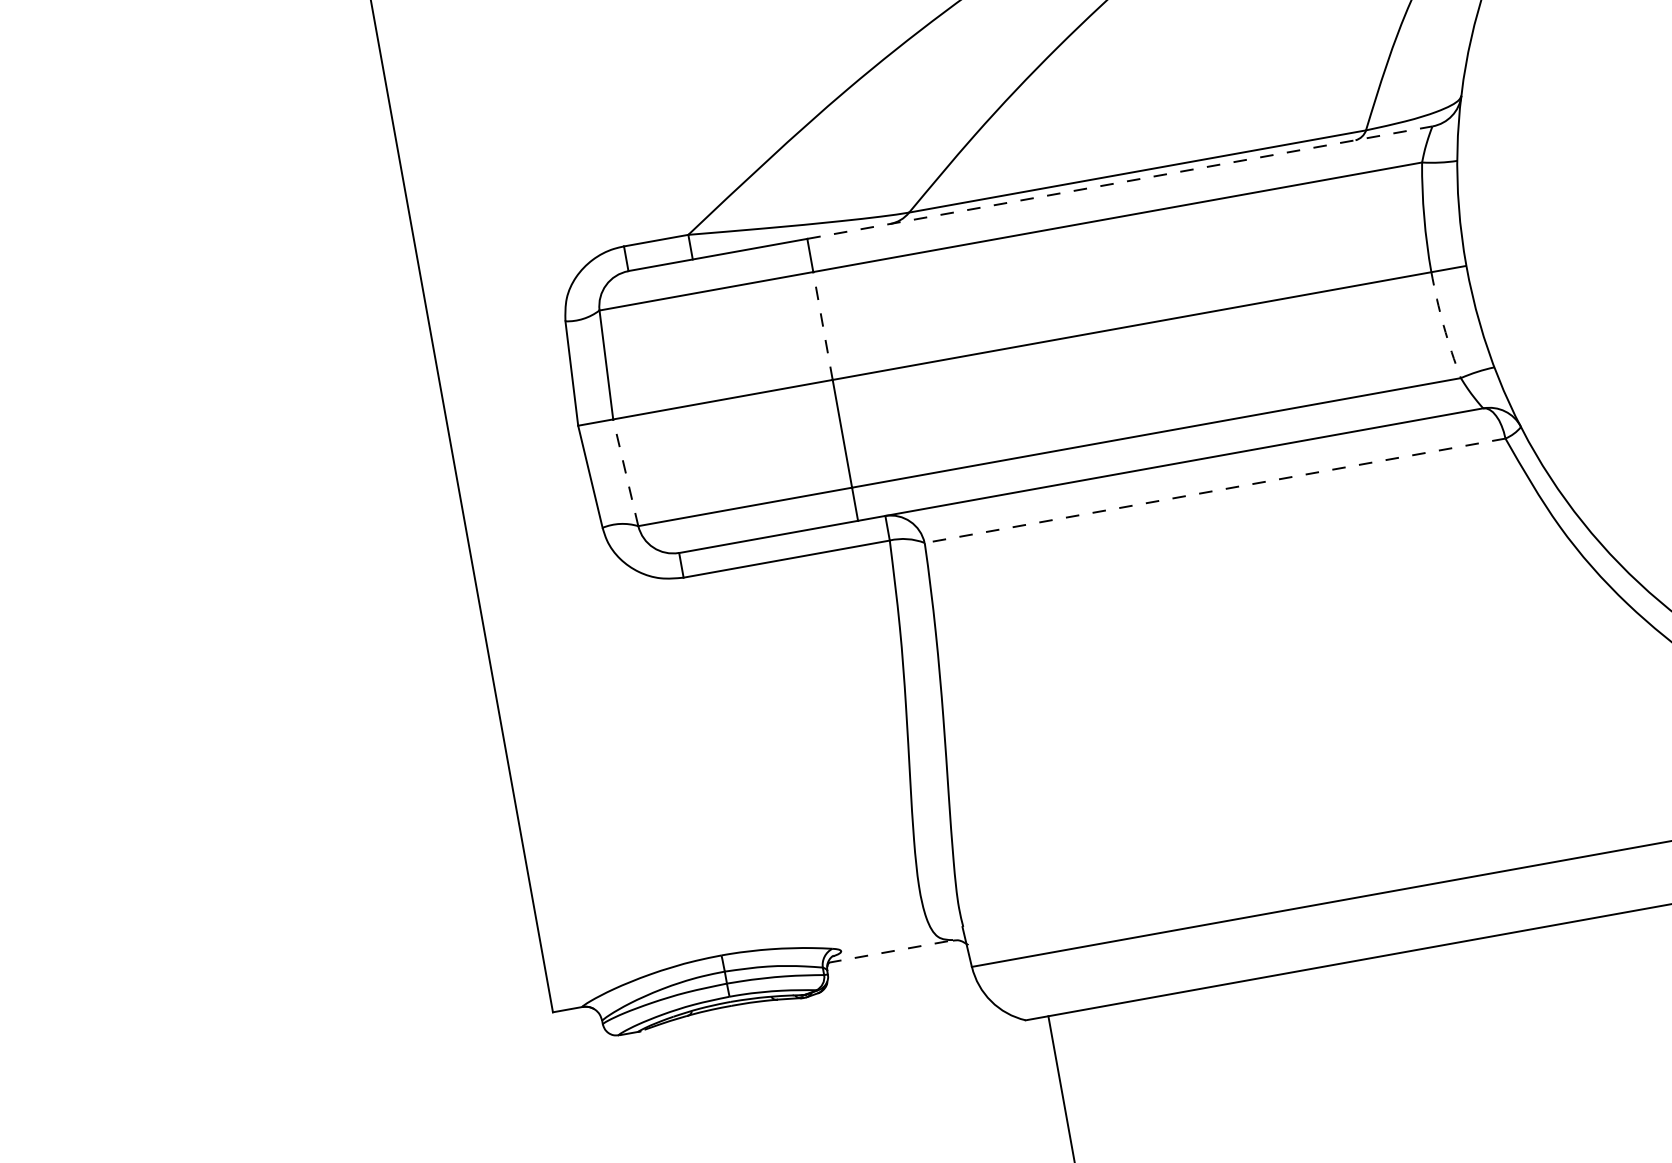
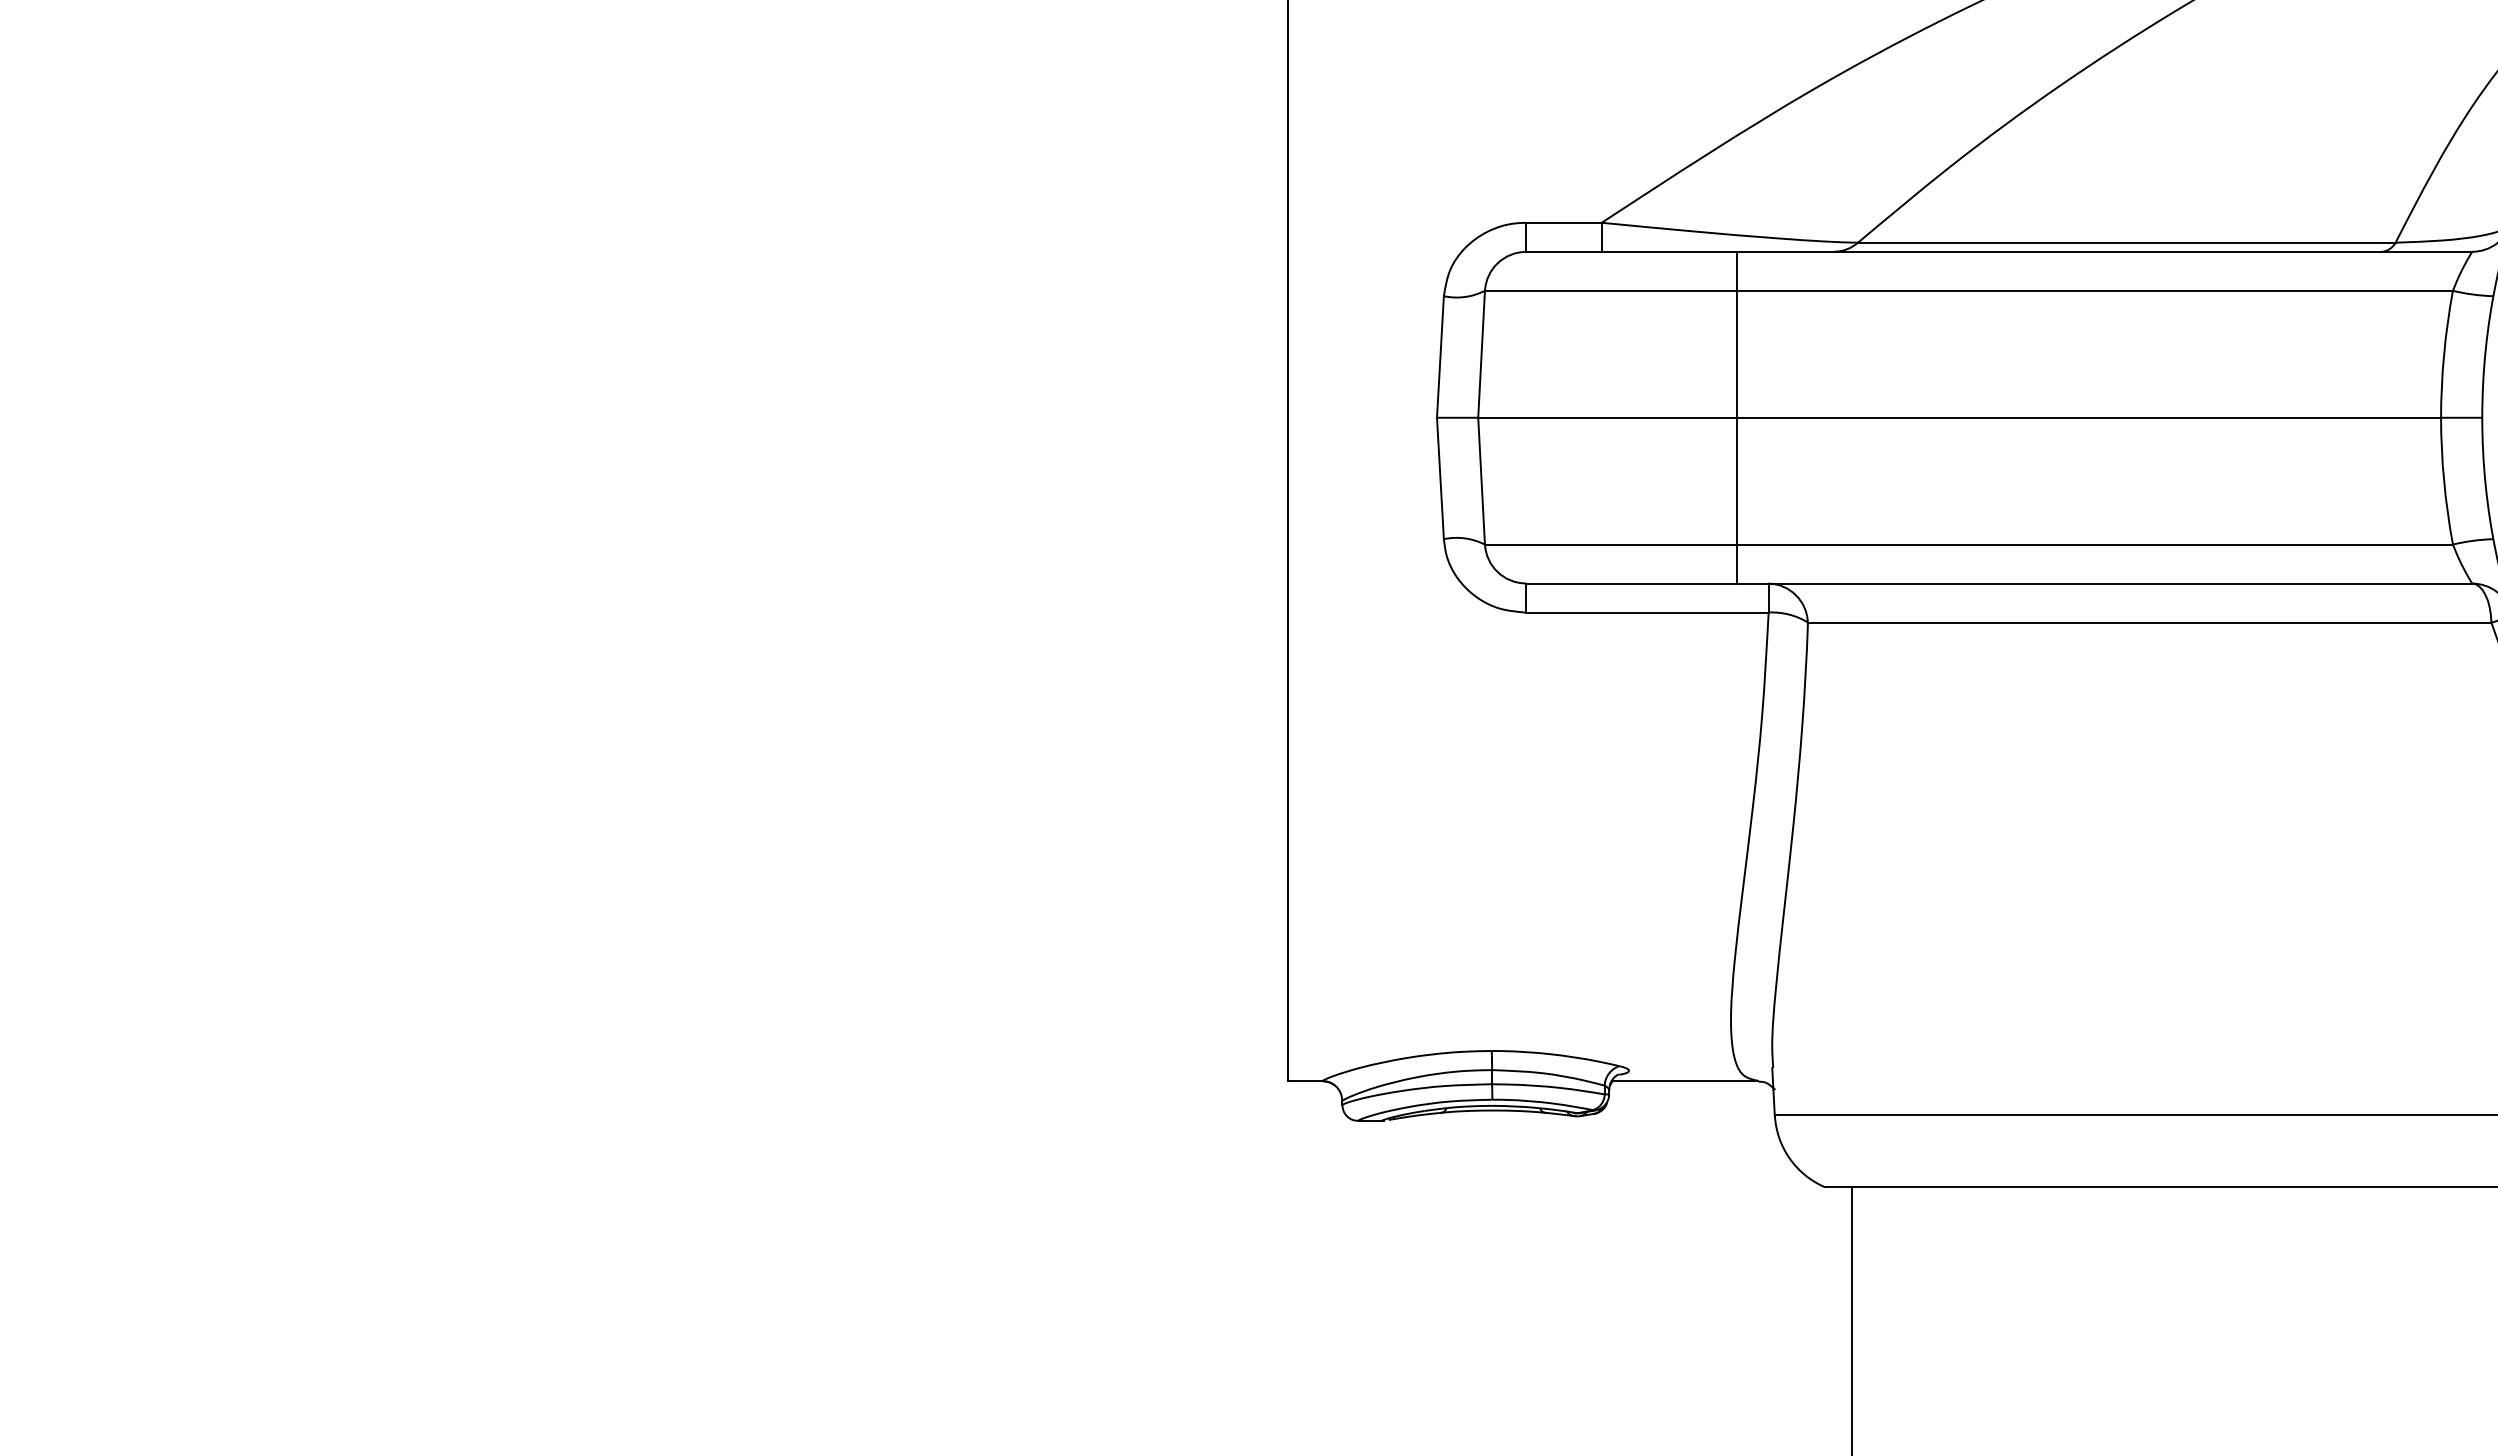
line: (1119, 182) -> (2104, 251), dashed -> solid
line: (822, 325) -> (1736, 353), dashed -> solid
arc: (1444, 325) -> (2444, 481), dashed -> solid
line: (625, 472) -> (1481, 480), dashed -> solid
line: (1214, 490) -> (2149, 622), dashed -> solid
line: (890, 951) -> (1685, 1081), dashed -> solid

